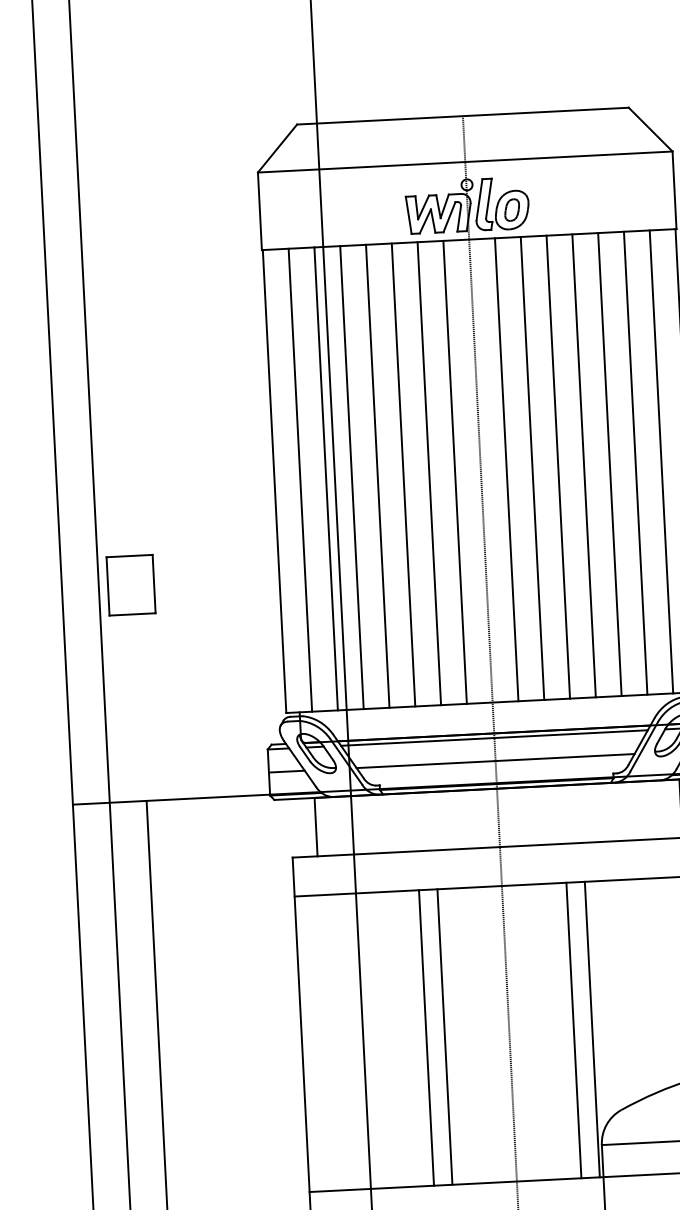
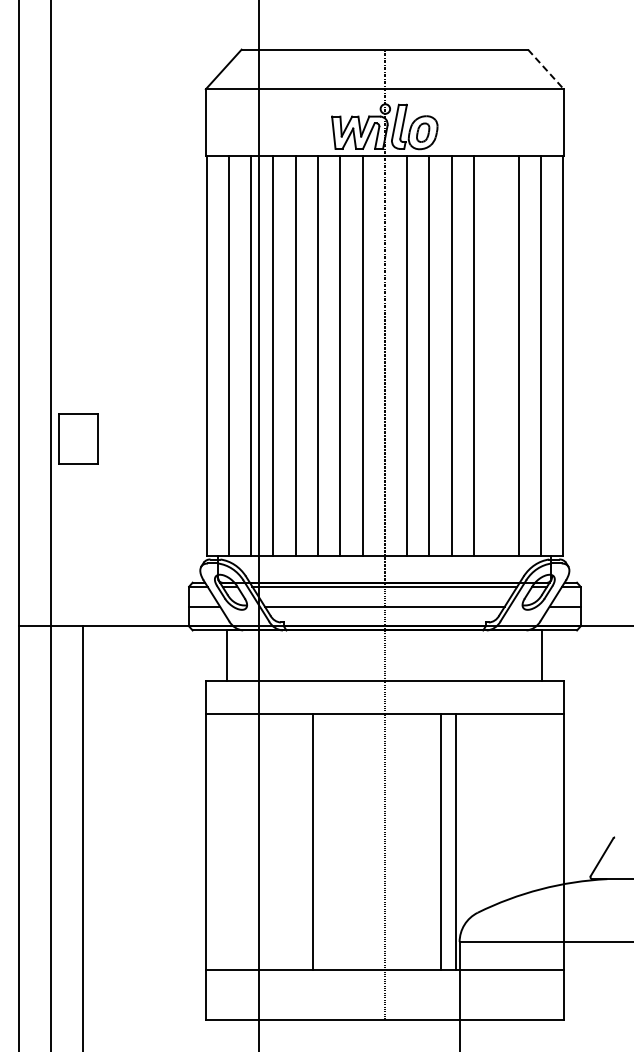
line: (650, 129) -> (545, 69), solid -> dashed
line: (610, 464) -> (496, 356), removed
line: (445, 1036) -> (329, 841), removed

